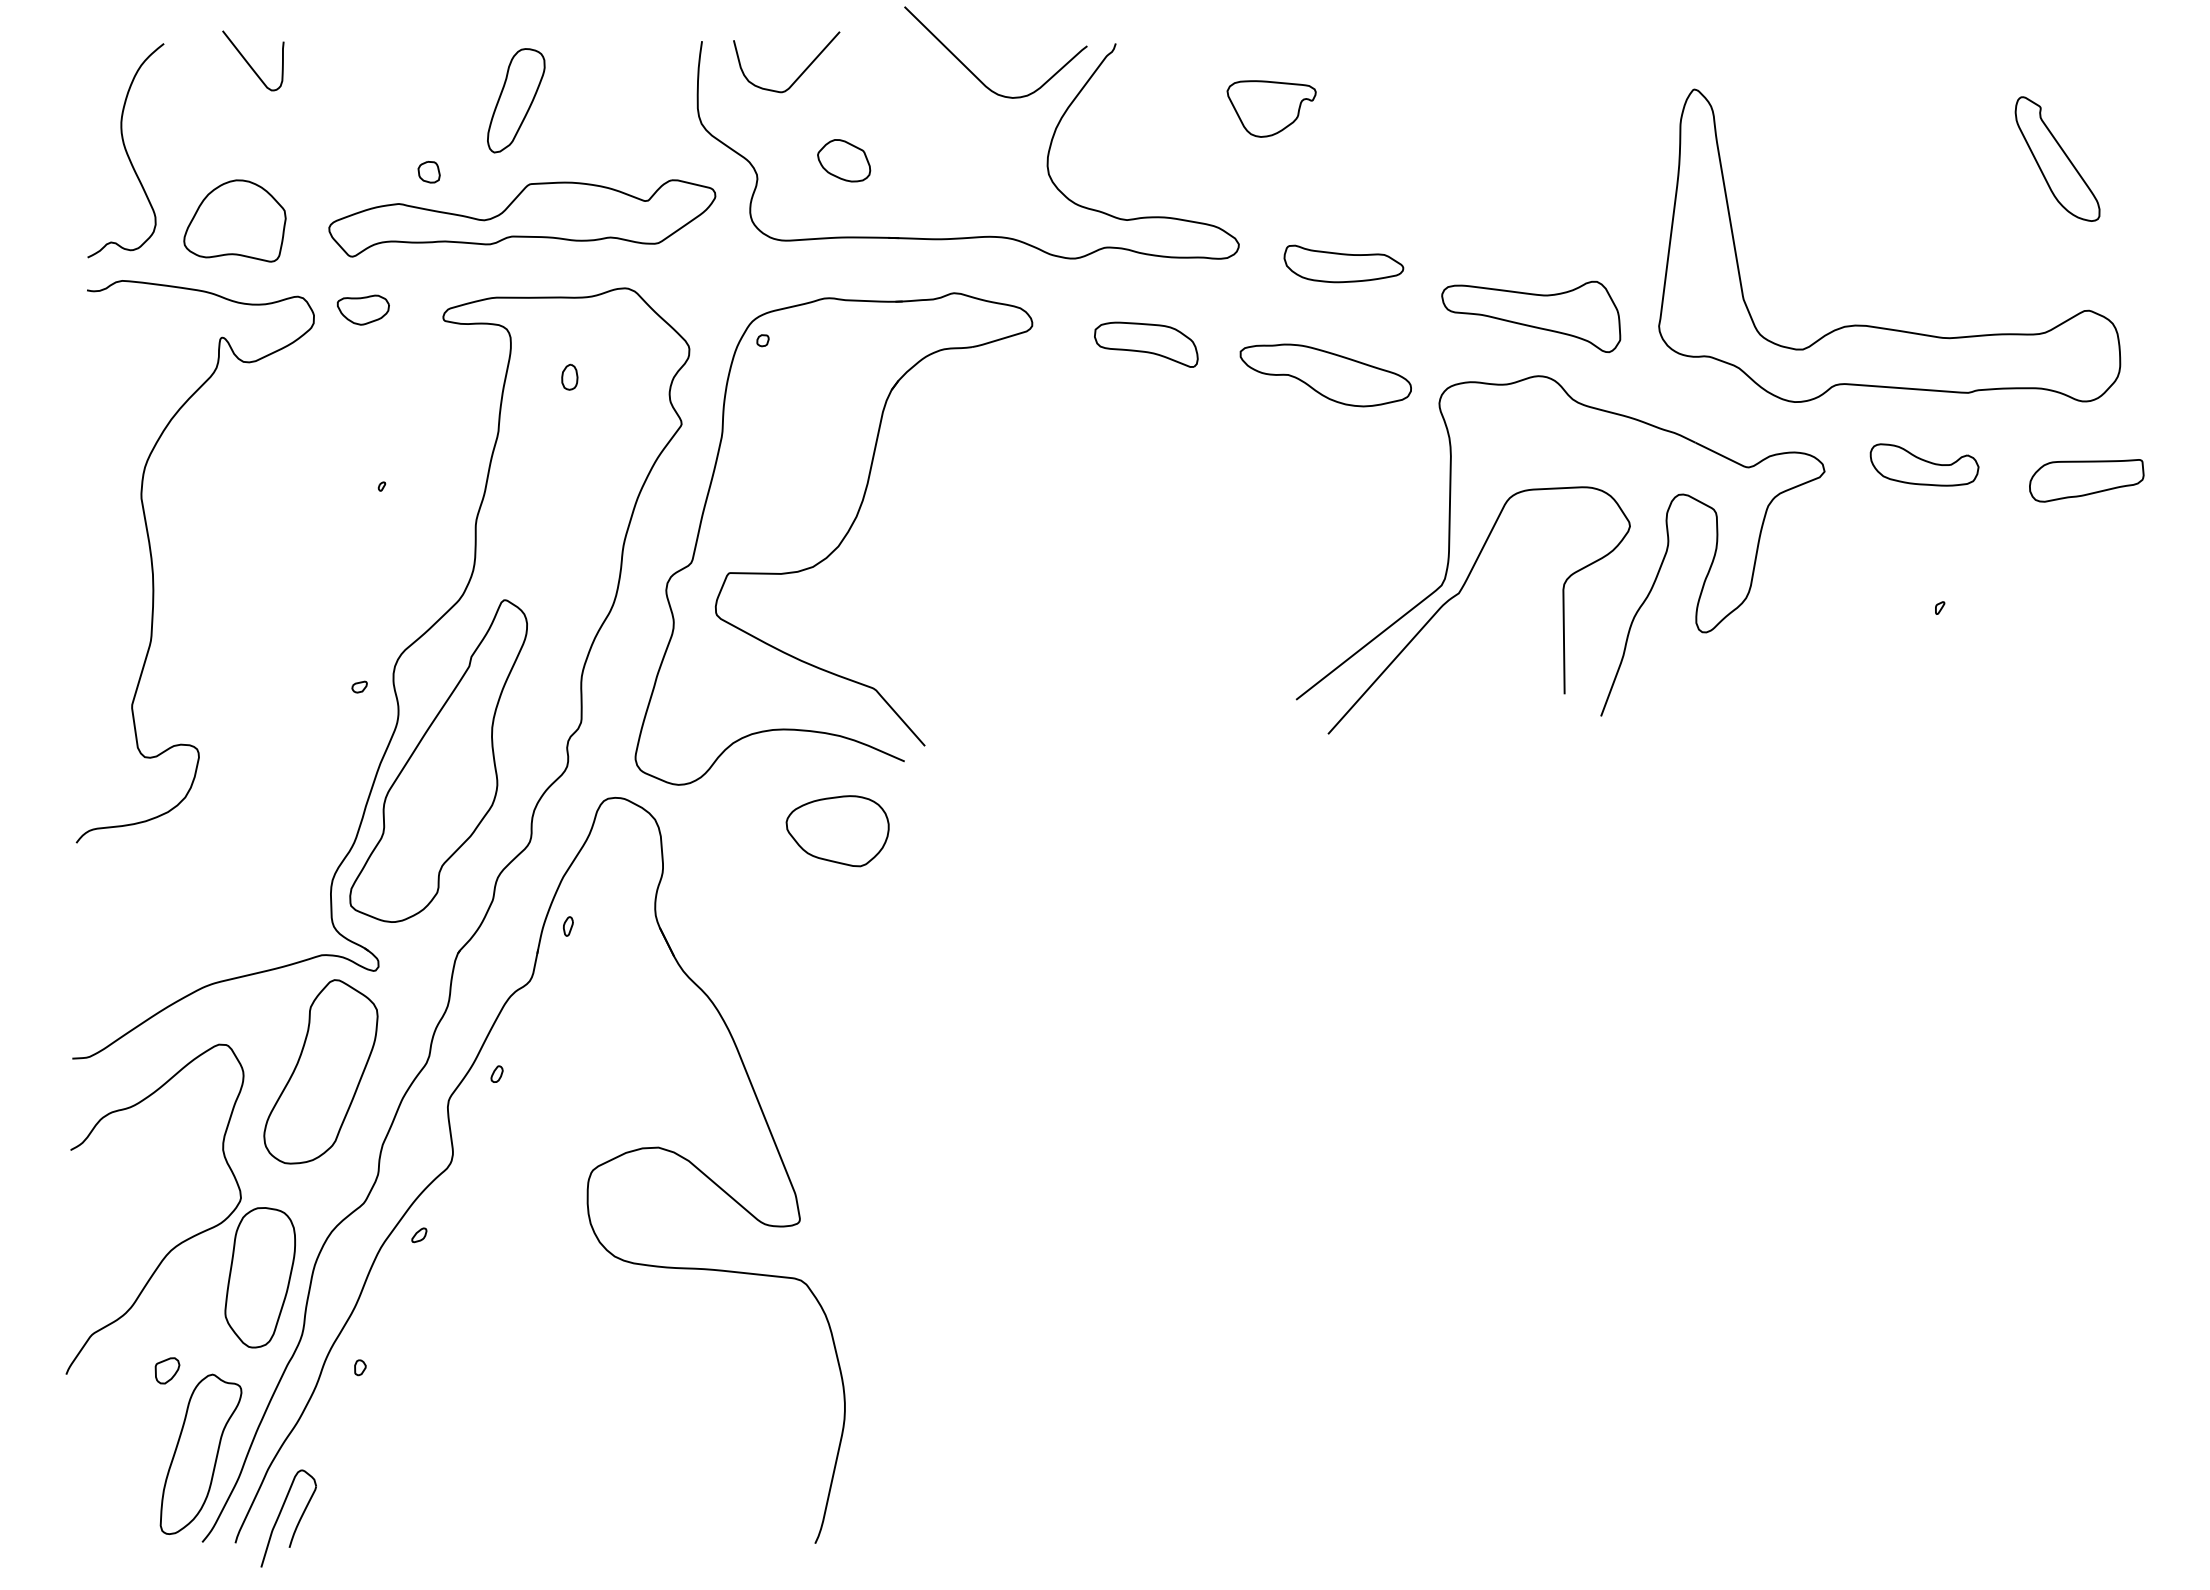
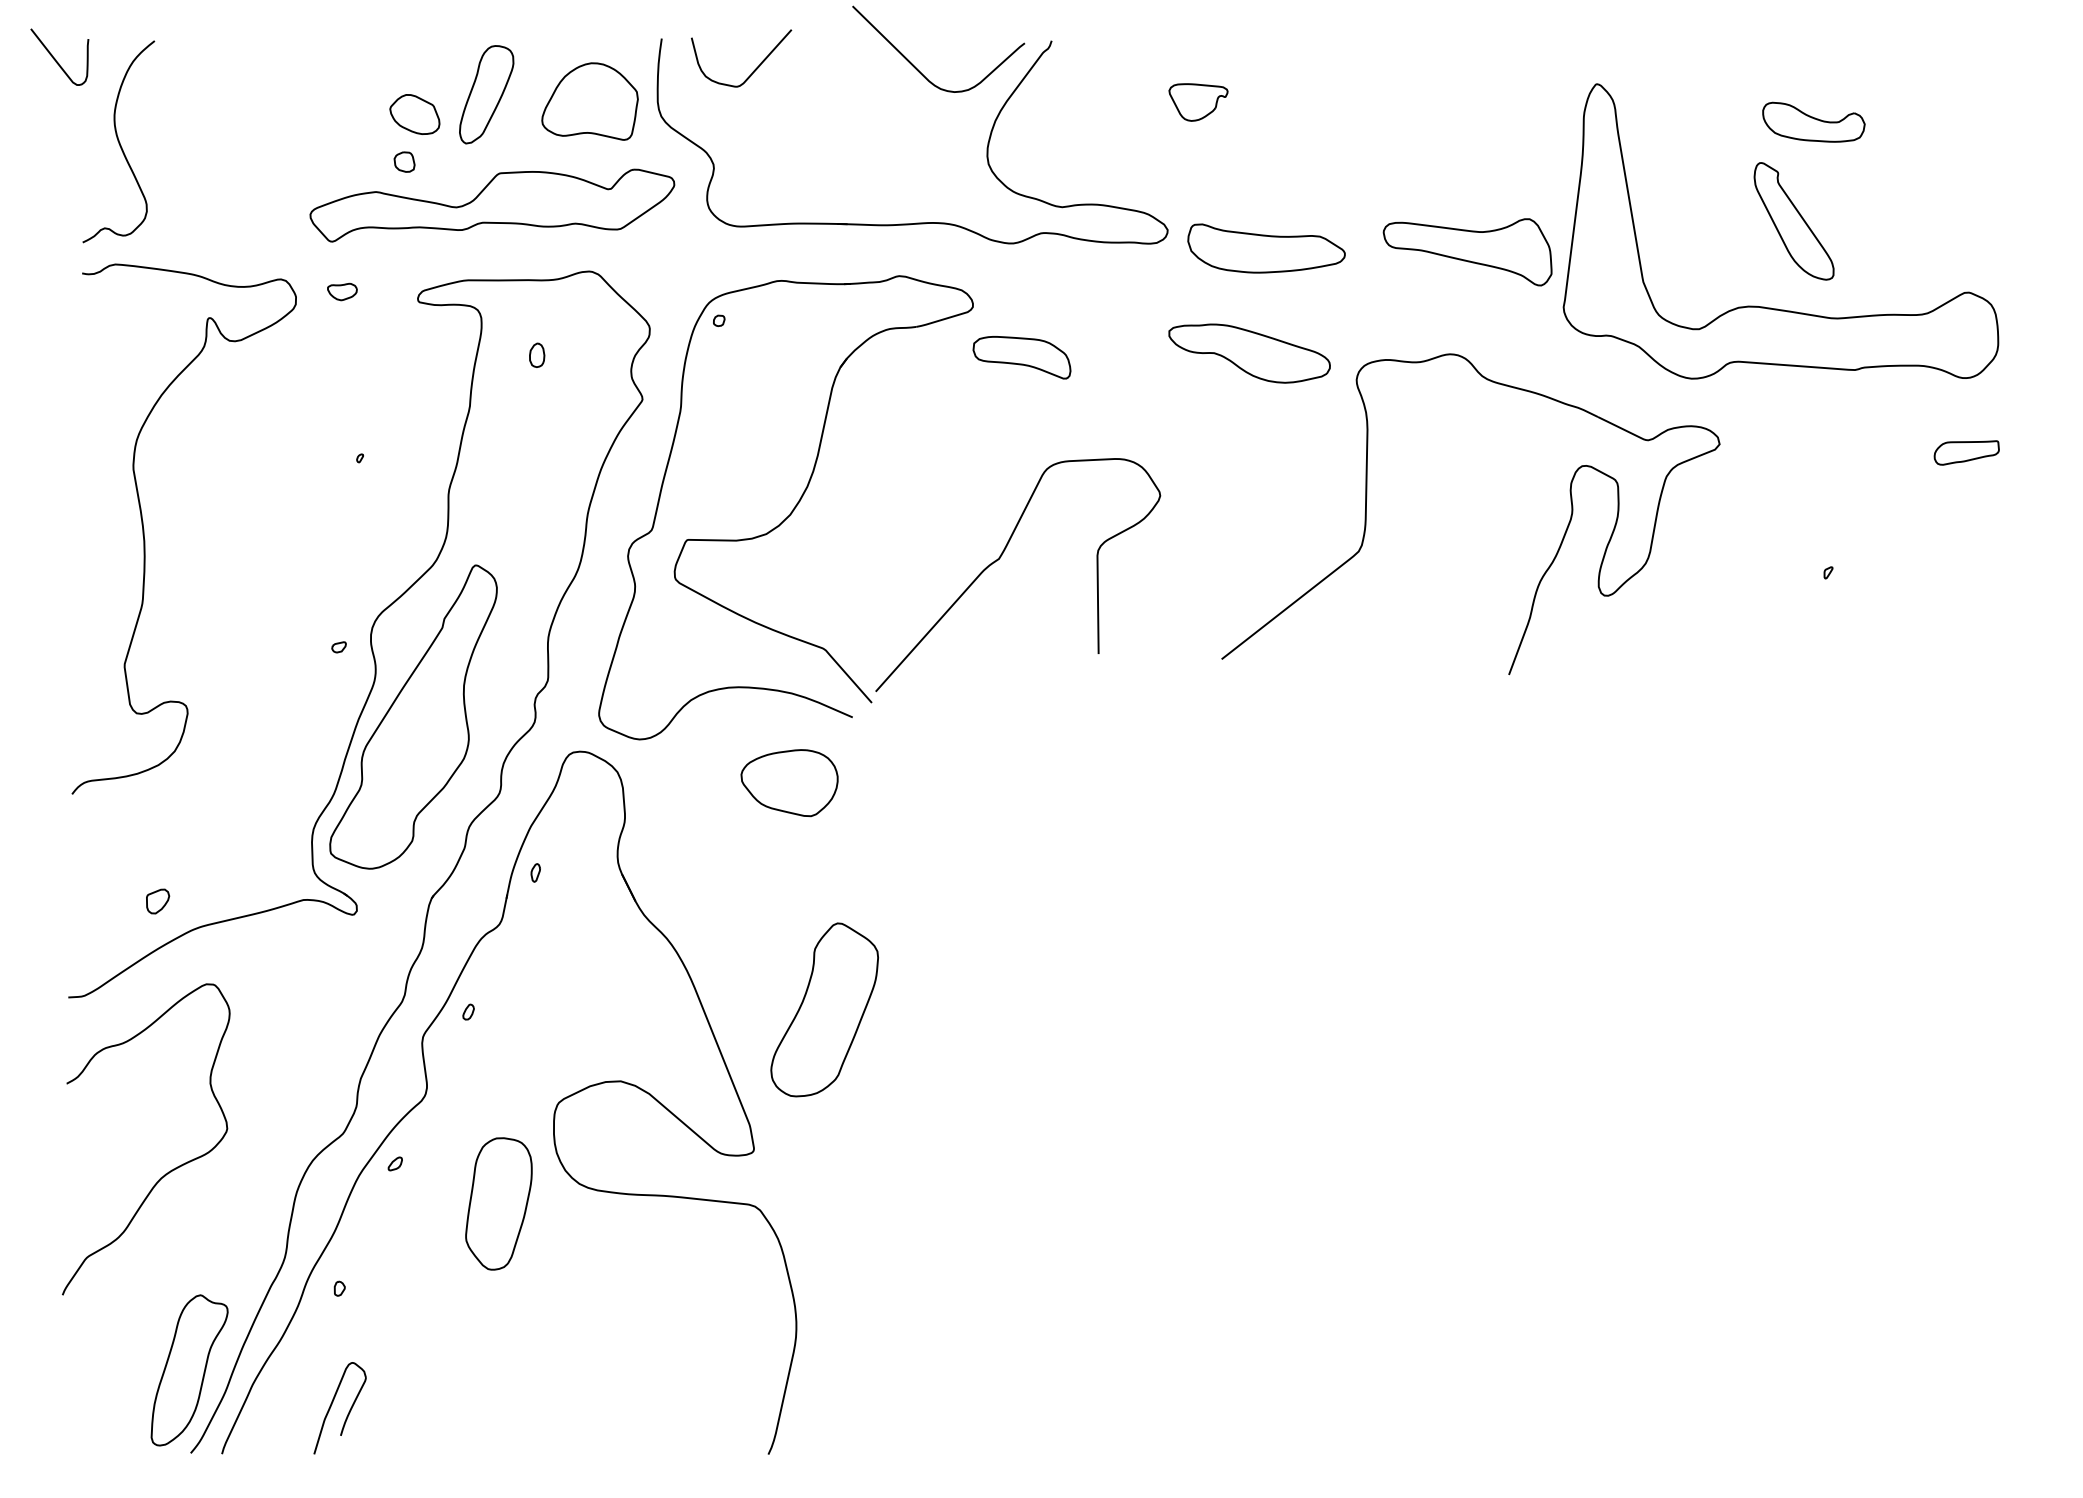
curve: (249, 63) -> (56, 59), moved
part: (1271, 108) -> (1198, 102), size x0.7
part: (2057, 158) -> (1794, 220), moved
part: (844, 160) -> (415, 114), moved
part: (234, 220) -> (589, 101), moved
part: (1343, 263) -> (1266, 248), size x1.4
part: (362, 309) -> (341, 291), size x0.6
part: (1531, 316) -> (1467, 251), moved
part: (1146, 344) -> (1022, 357), moved
part: (1924, 464) -> (1813, 121), moved
part: (2086, 480) -> (1966, 452), size x0.6
curve: (1459, 594) -> (999, 560), moved
part: (320, 1071) -> (824, 1009), moved
part: (259, 1277) -> (498, 1203), moved
part: (167, 1370) -> (157, 901), moved
part: (280, 1514) -> (332, 1404), moved

